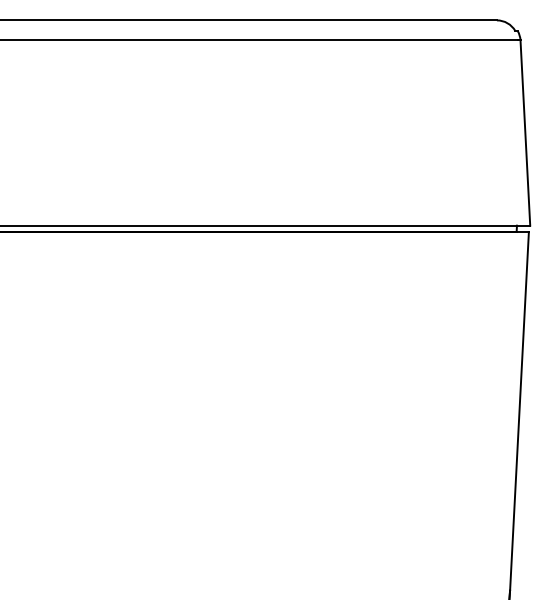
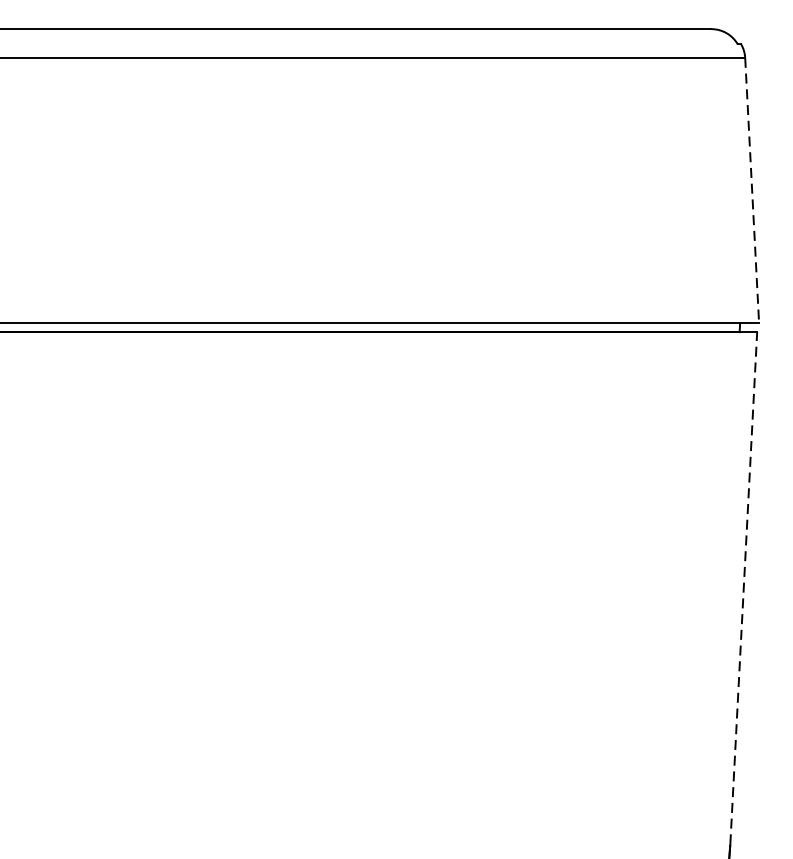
line: (525, 133) -> (752, 191), solid -> dashed
line: (519, 410) -> (743, 587), solid -> dashed

